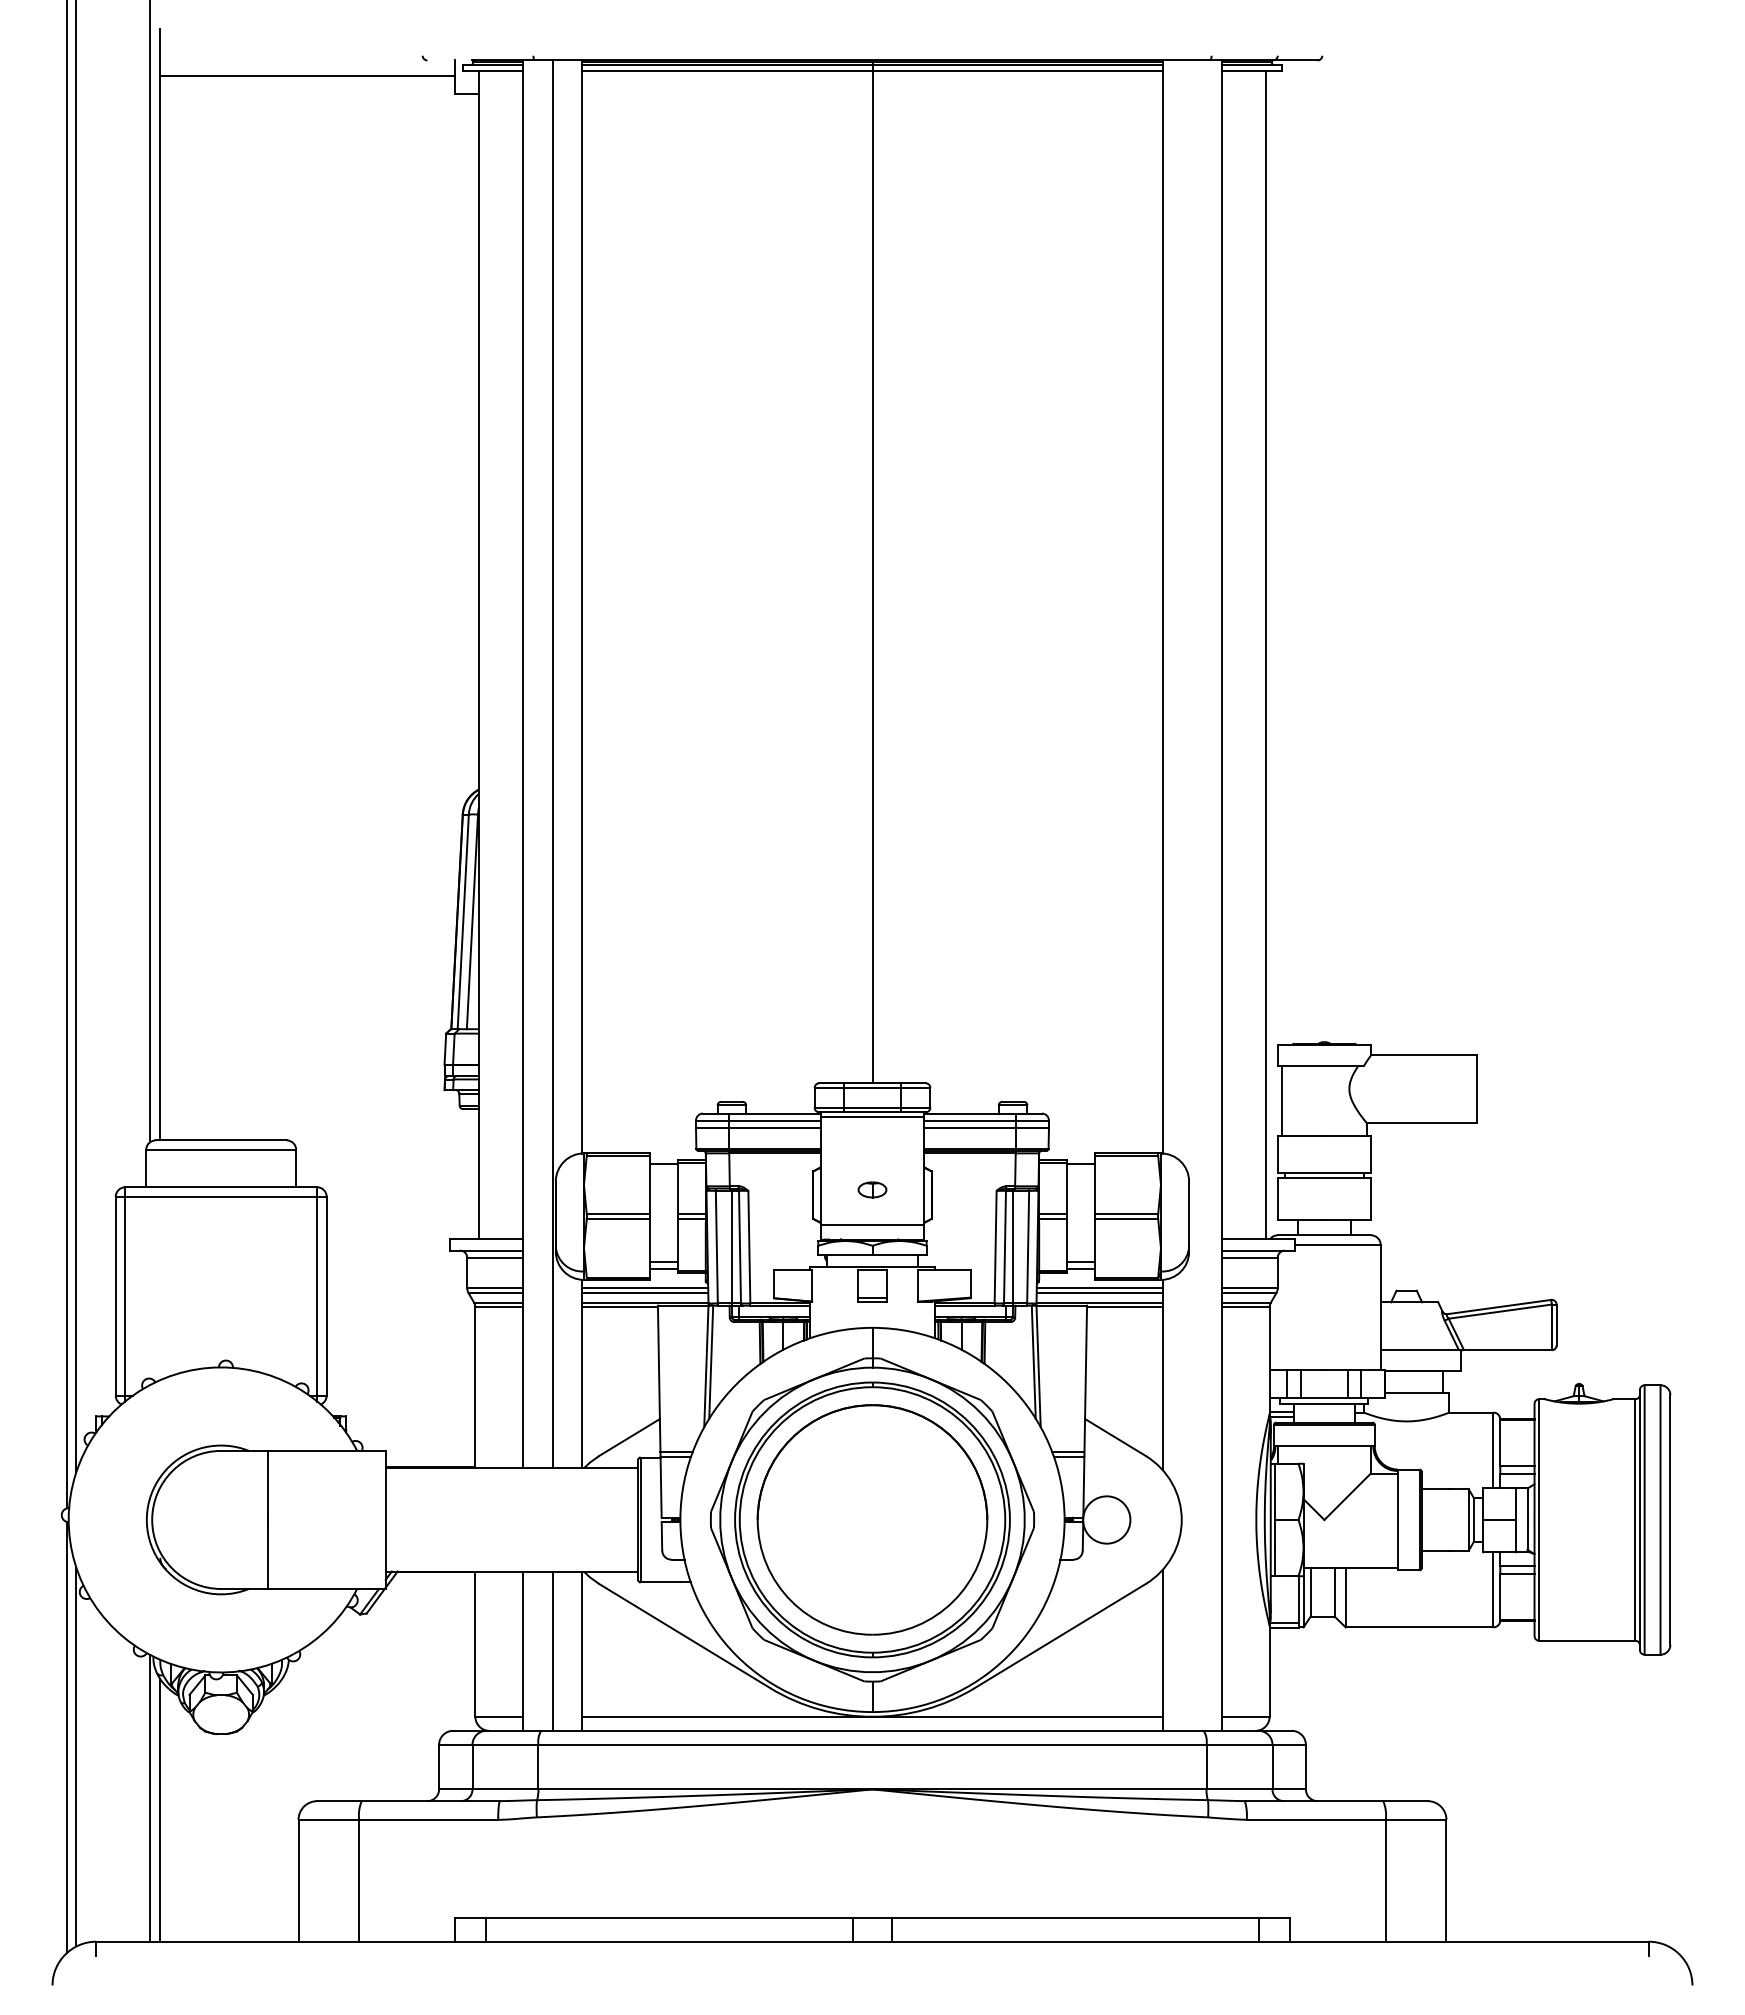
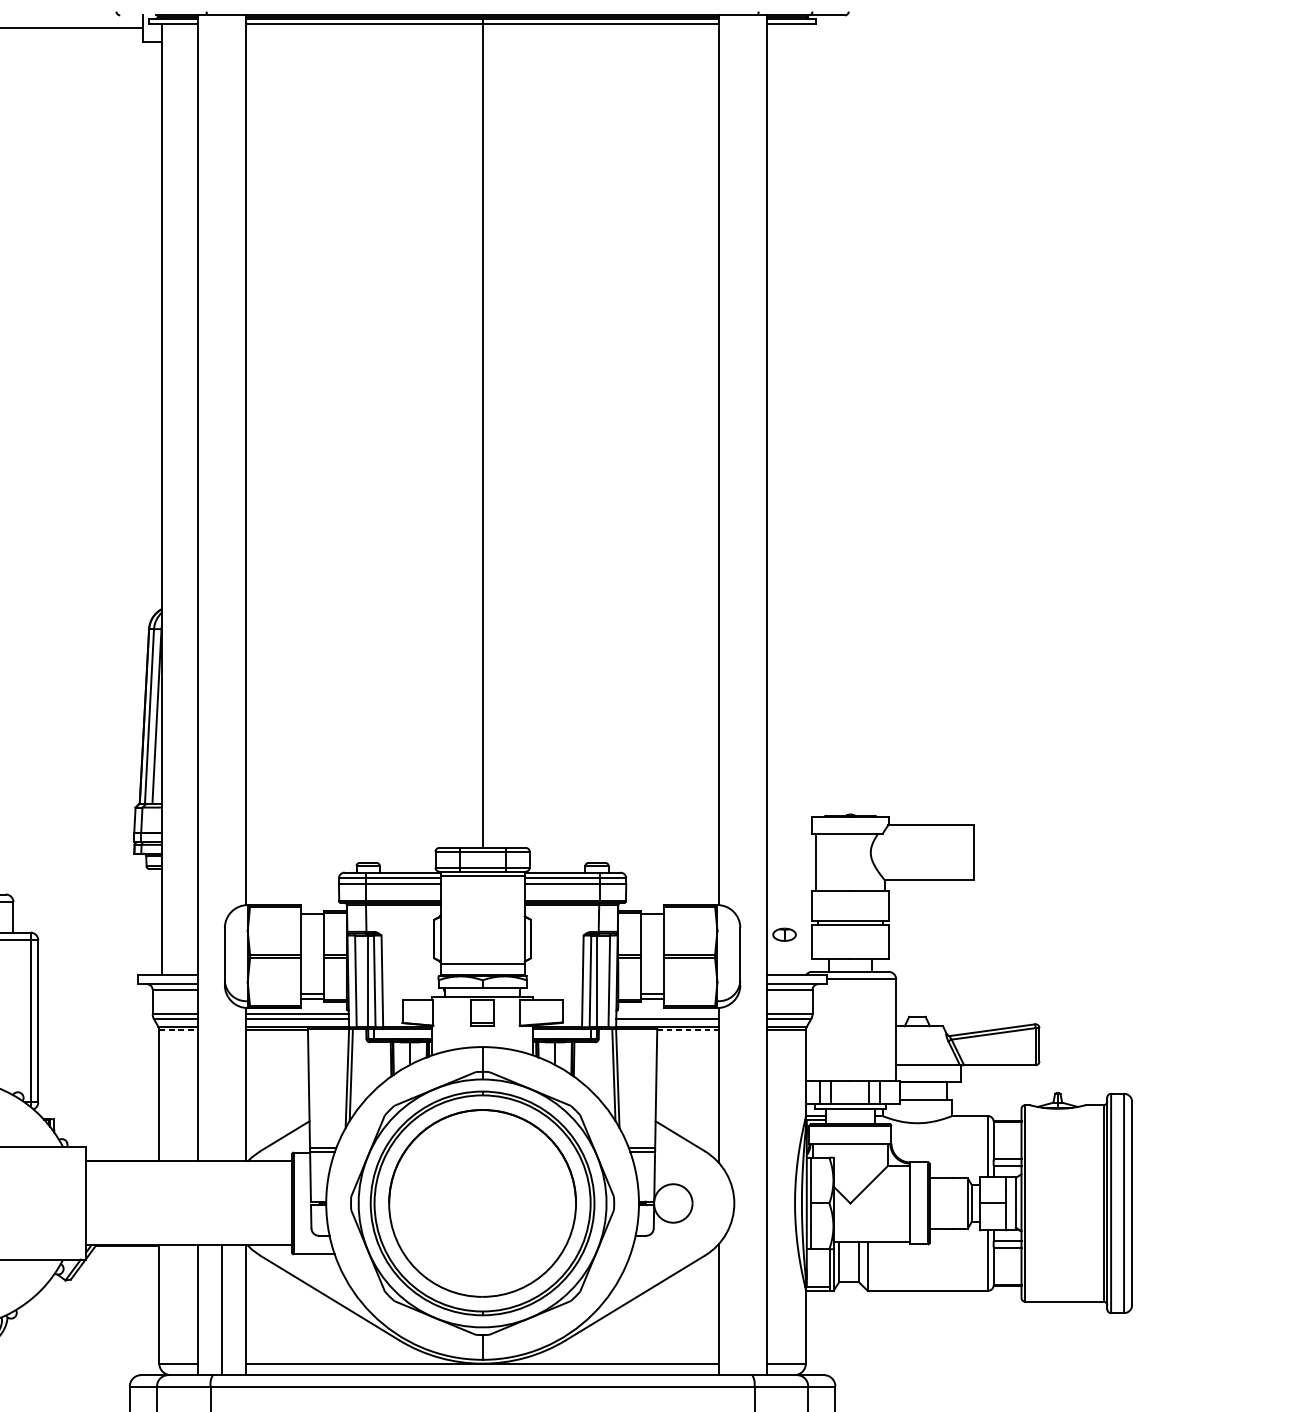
line: (1266, 654) -> (803, 498), removed
line: (552, 764) -> (222, 588), removed
part: (872, 1189) -> (784, 934), moved
line: (1099, 1287) -> (667, 1014), removed
line: (499, 1307) -> (178, 1030), solid -> dashed
line: (1124, 1307) -> (687, 1030), solid -> dashed

